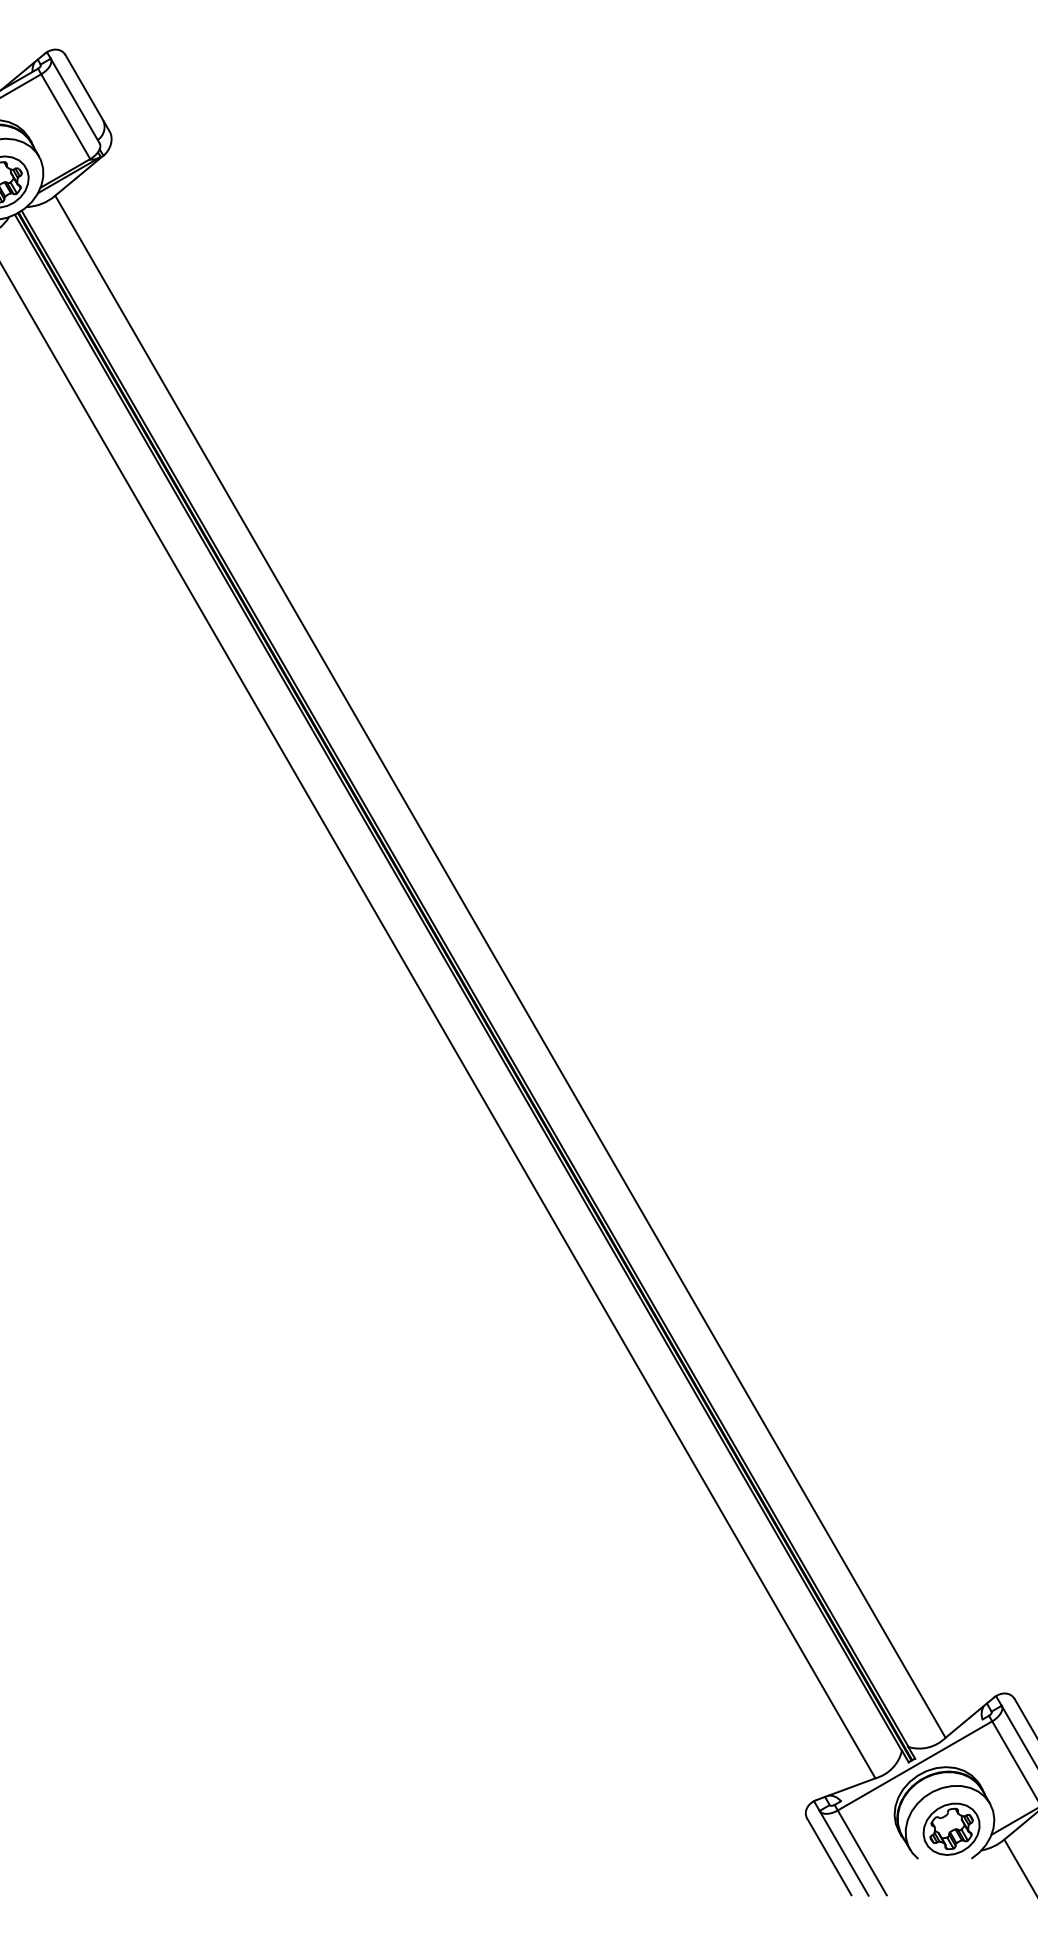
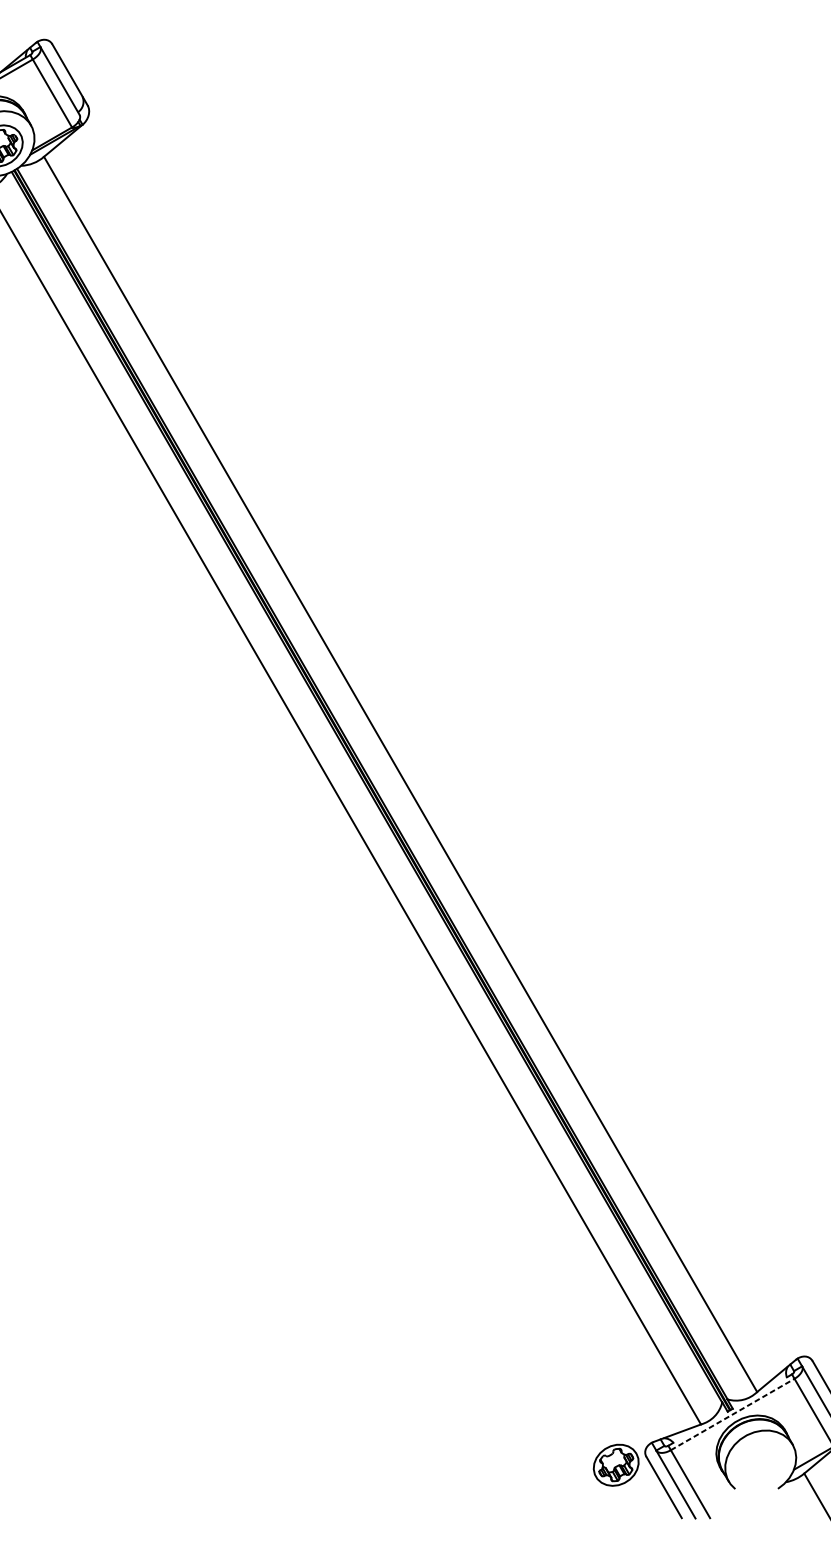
line: (915, 1765) -> (733, 1414), solid -> dashed
part: (951, 1828) -> (616, 1464), moved

